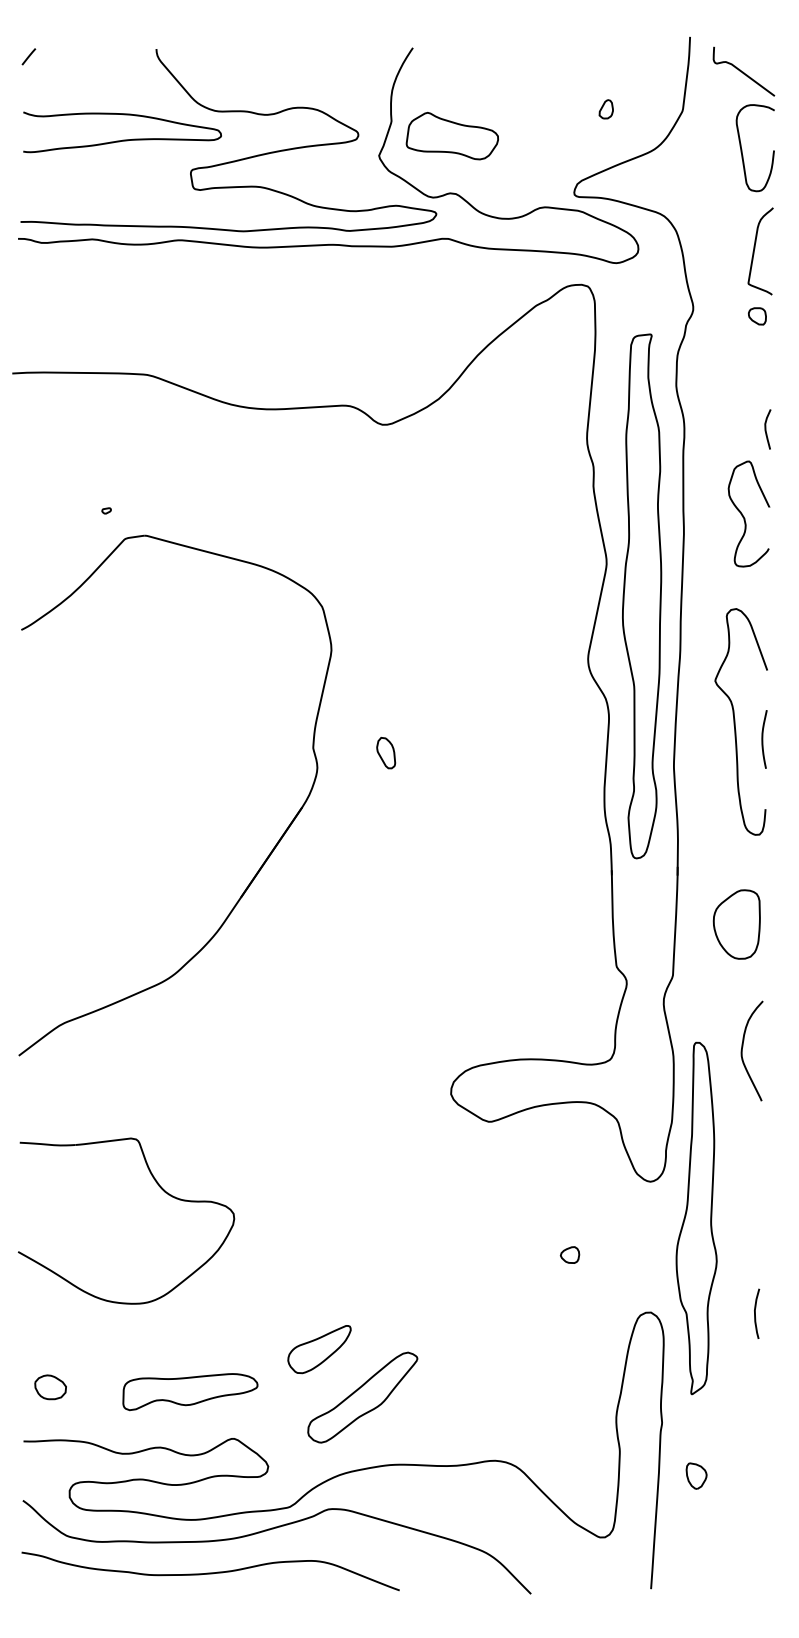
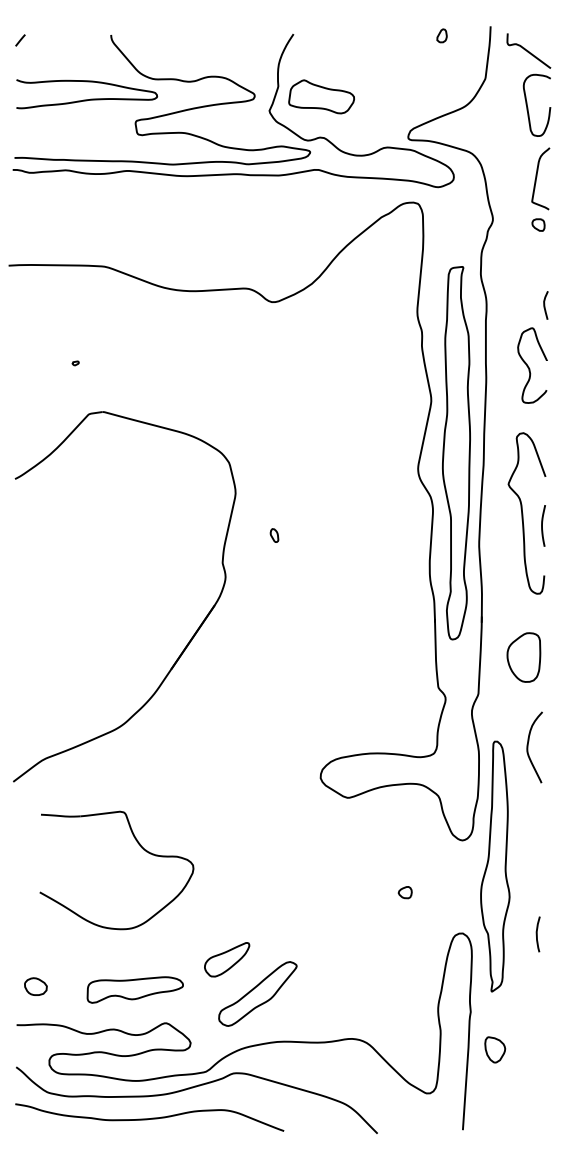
part: (605, 108) -> (441, 35), moved
part: (642, 596) -> (456, 453), moved
part: (386, 752) -> (274, 535), size x0.6
part: (265, 858) -> (188, 641), moved
part: (161, 1190) -> (141, 848), moved
part: (696, 1475) -> (495, 1049), size x1.4

